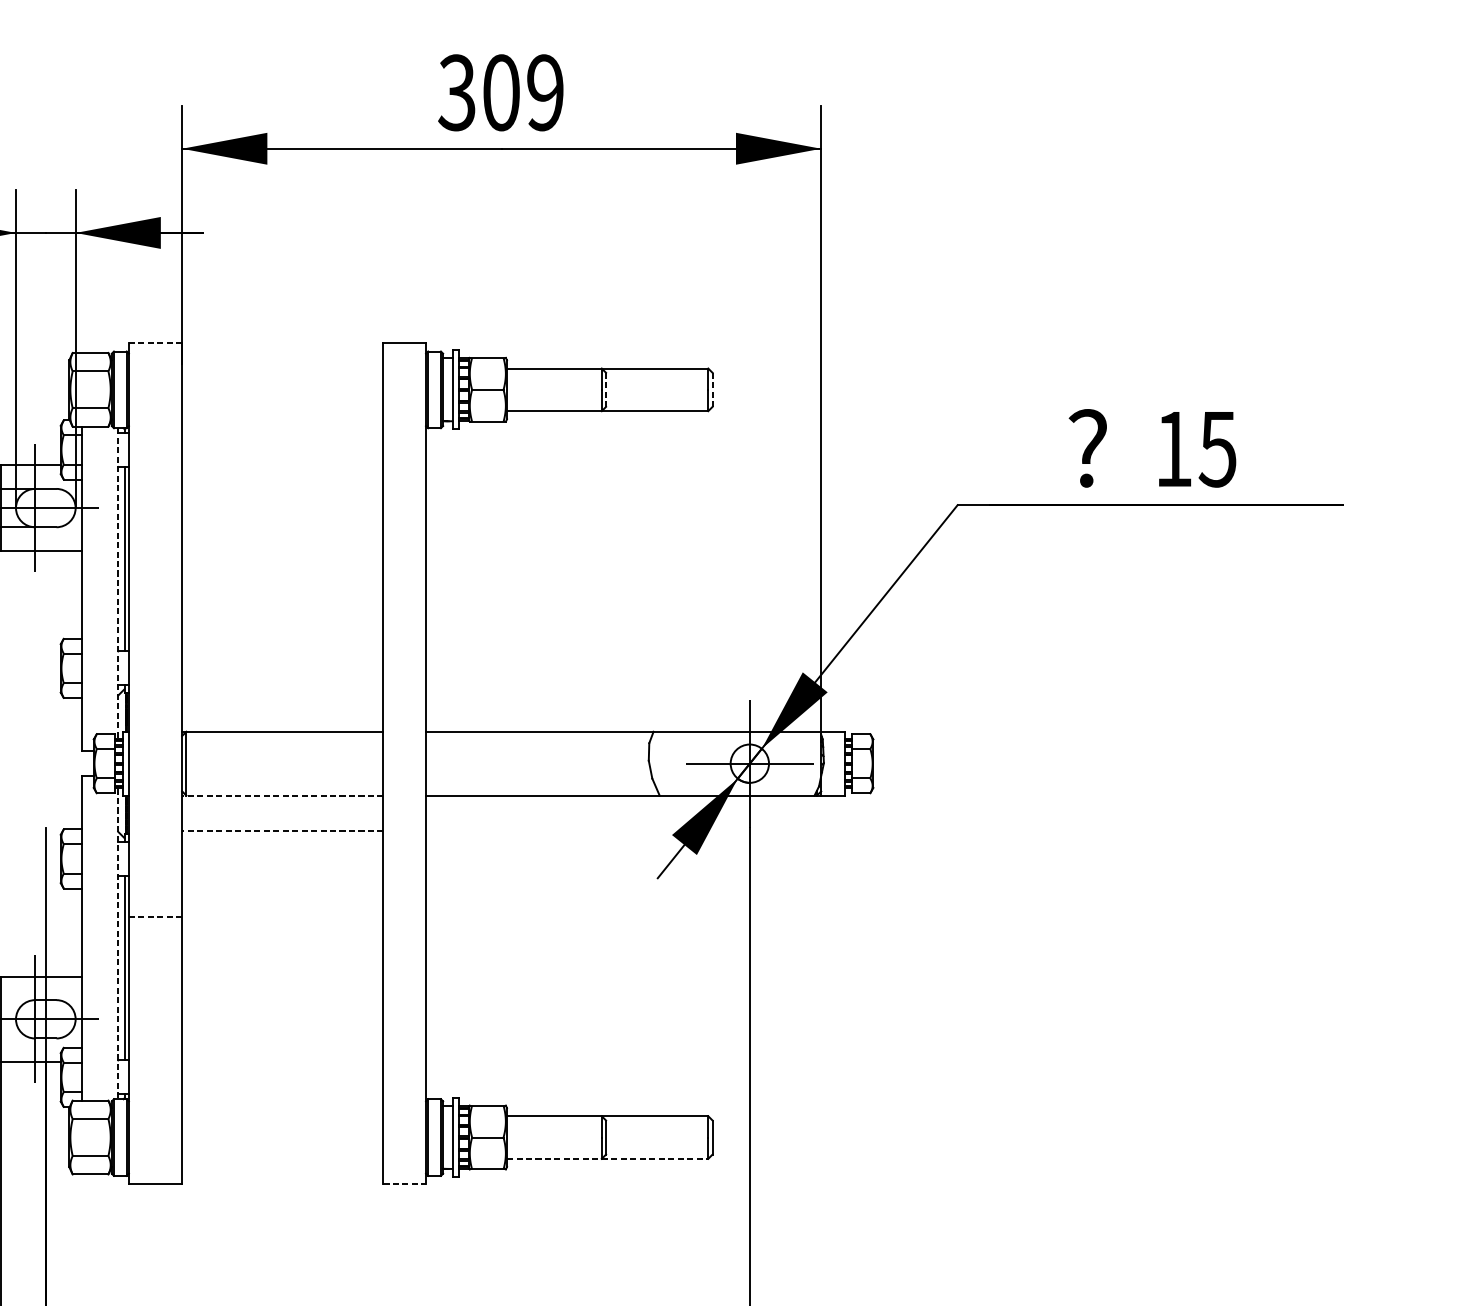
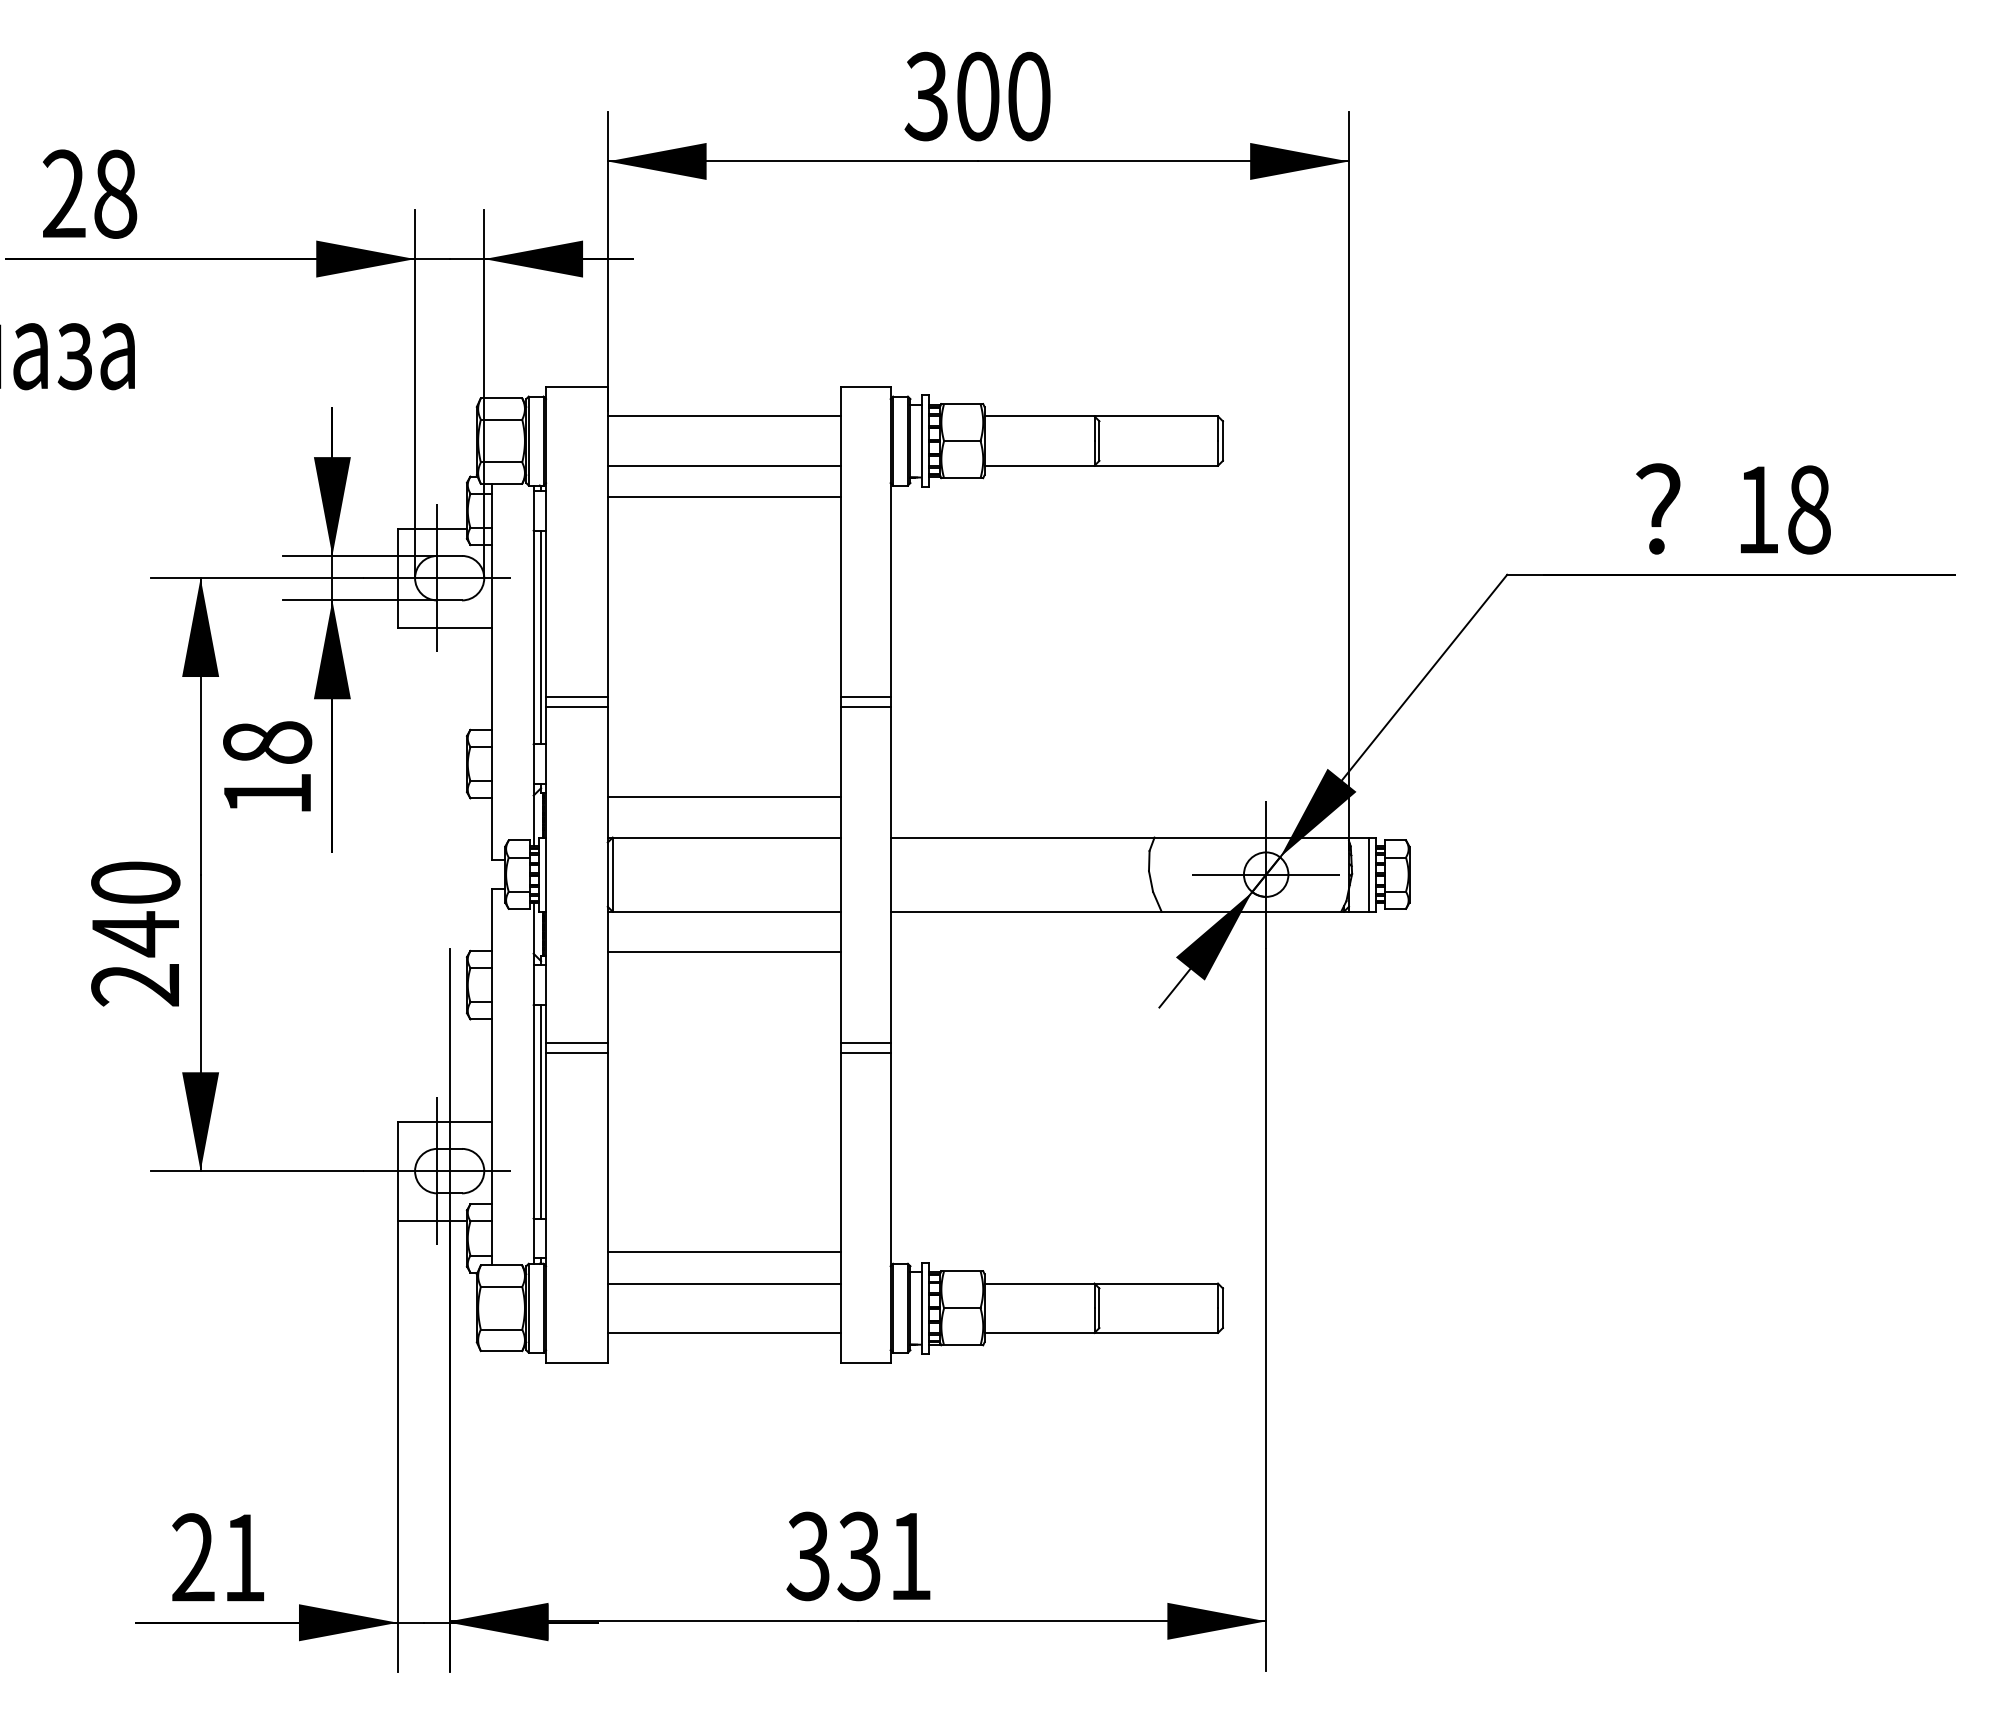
text: (545, 92) -> (1029, 96), 309 -> 300
line: (155, 342) -> (576, 386), dashed -> solid
line: (282, 368) -> (724, 416), added
line: (606, 390) -> (1099, 441), dashed -> solid
line: (712, 390) -> (1222, 441), dashed -> solid
line: (282, 410) -> (724, 465), added
line: (282, 438) -> (724, 497), added
text: (1217, 448) -> (1808, 509), 15 -> 18
line: (118, 584) -> (533, 666), dashed -> solid
line: (155, 610) -> (576, 696), added
line: (404, 610) -> (865, 696), added
line: (155, 618) -> (576, 706), added
line: (404, 618) -> (865, 706), added
line: (282, 696) -> (724, 796), added
line: (838, 763) -> (1368, 874), added
line: (282, 795) -> (724, 911), dashed -> solid
line: (282, 830) -> (724, 952), dashed -> solid
line: (155, 908) -> (576, 1042), added
line: (404, 908) -> (865, 1042), added
line: (155, 917) -> (576, 1052), dashed -> solid
line: (404, 917) -> (865, 1052), added
line: (118, 944) -> (533, 1084), dashed -> solid
line: (282, 1089) -> (724, 1252), added
line: (282, 1116) -> (724, 1283), added
line: (282, 1158) -> (724, 1332), added
line: (607, 1158) -> (1101, 1332), dashed -> solid
line: (404, 1184) -> (865, 1362), dashed -> solid

